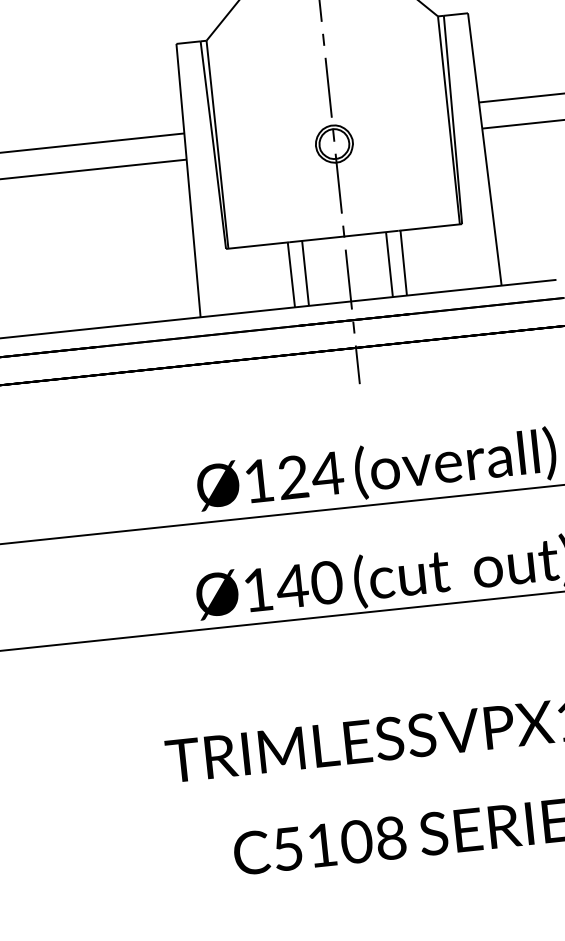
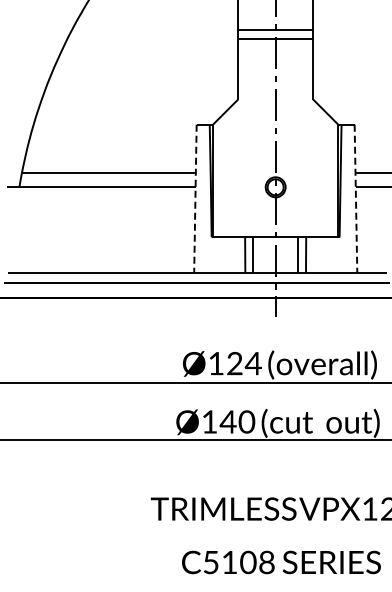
line: (483, 149) -> (355, 198), solid -> dashed
line: (188, 180) -> (195, 198), solid -> dashed

